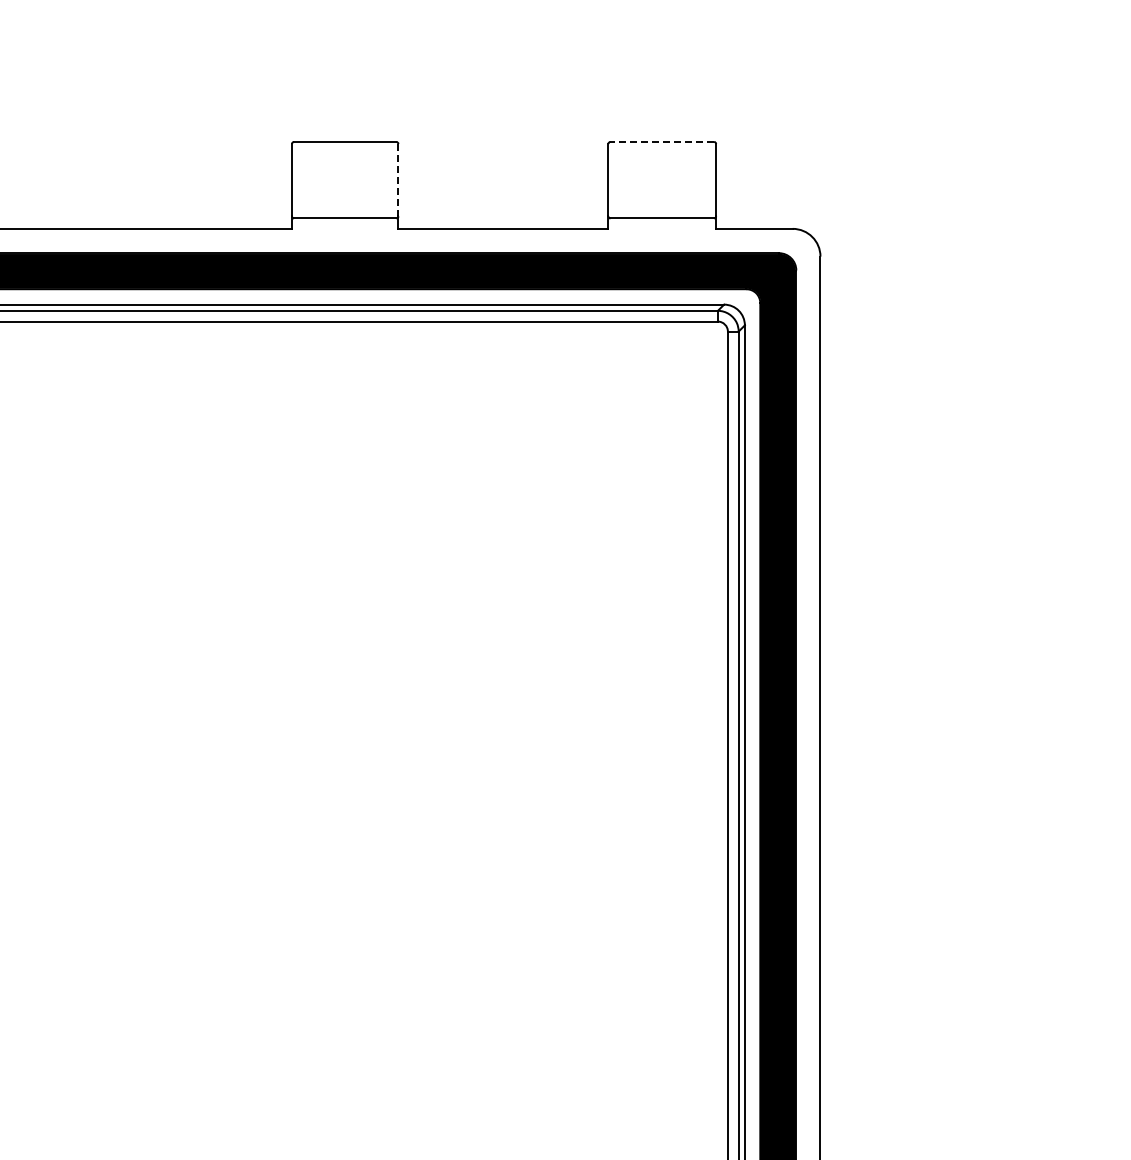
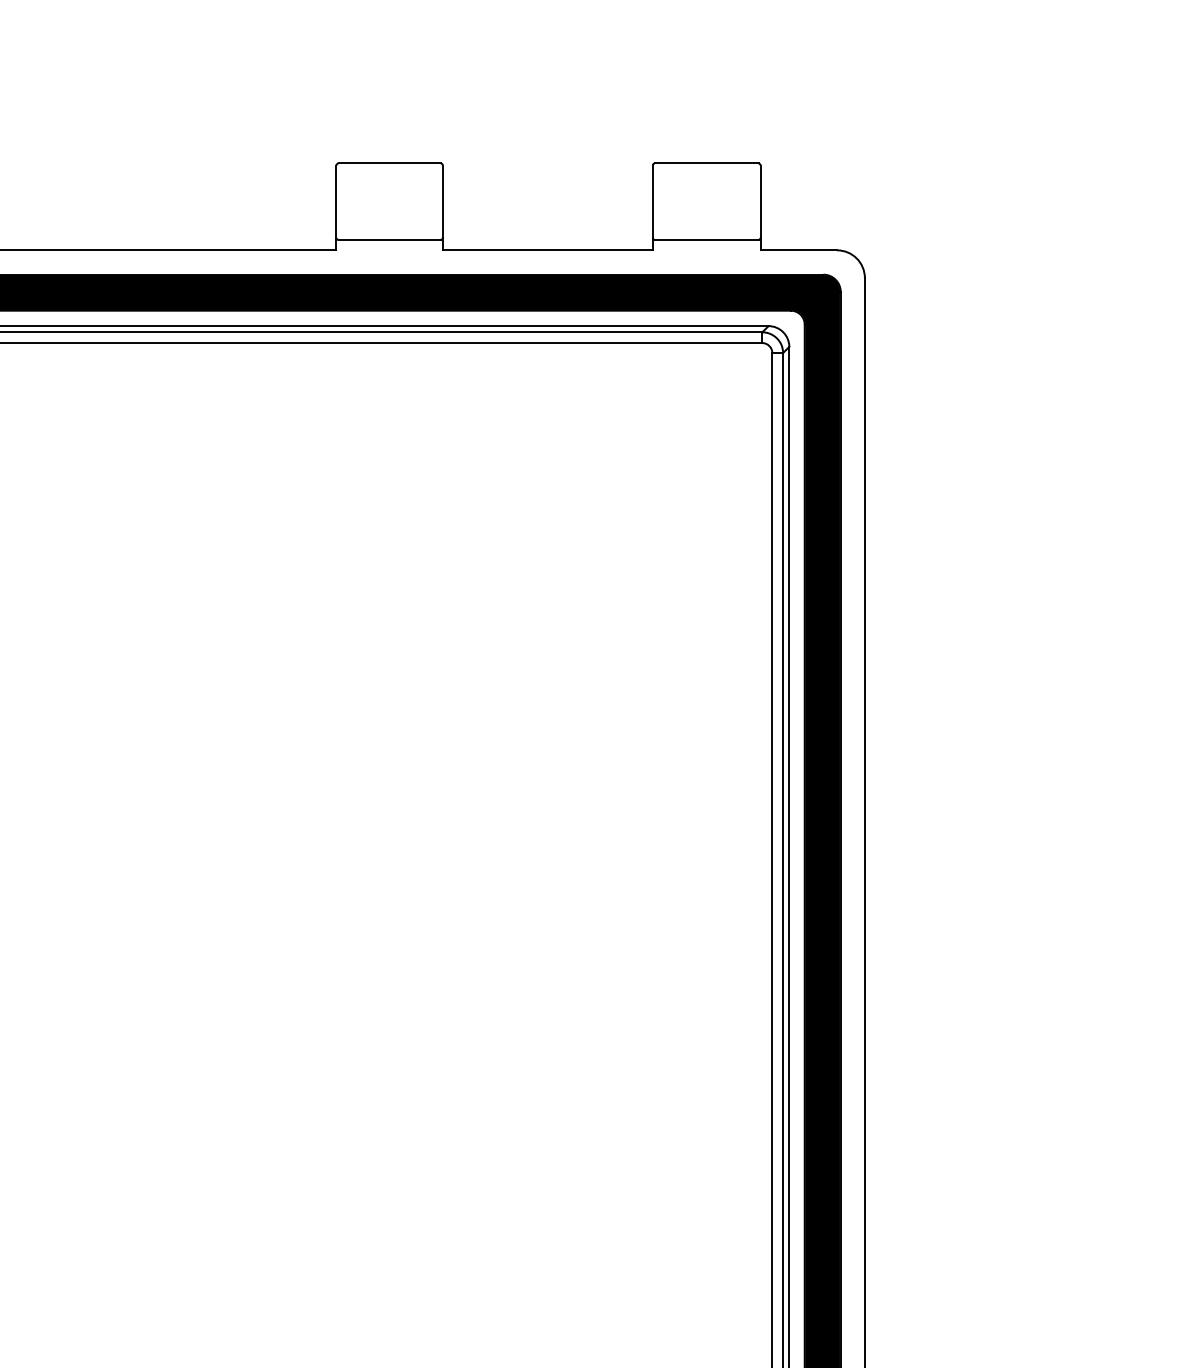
line: (662, 142) -> (706, 163), dashed -> solid
line: (398, 181) -> (442, 202), dashed -> solid

